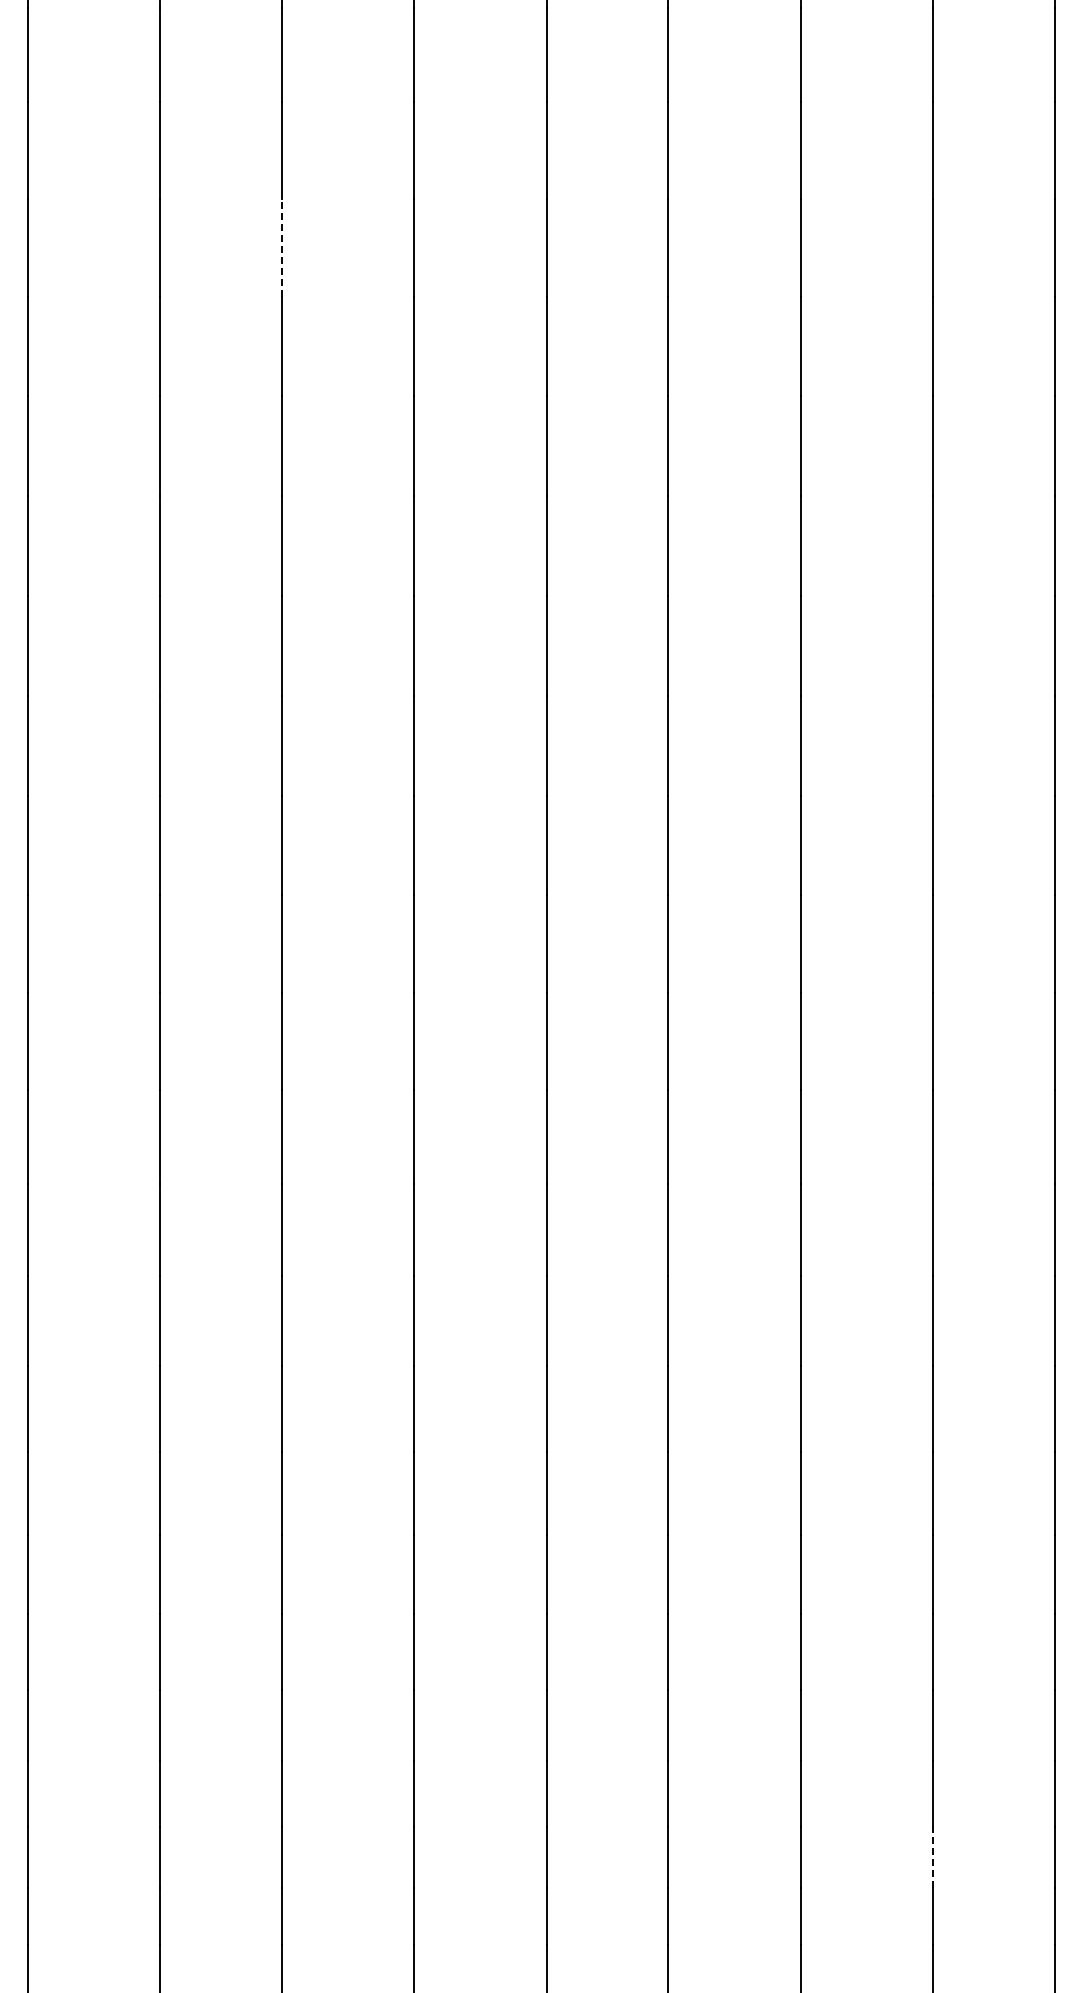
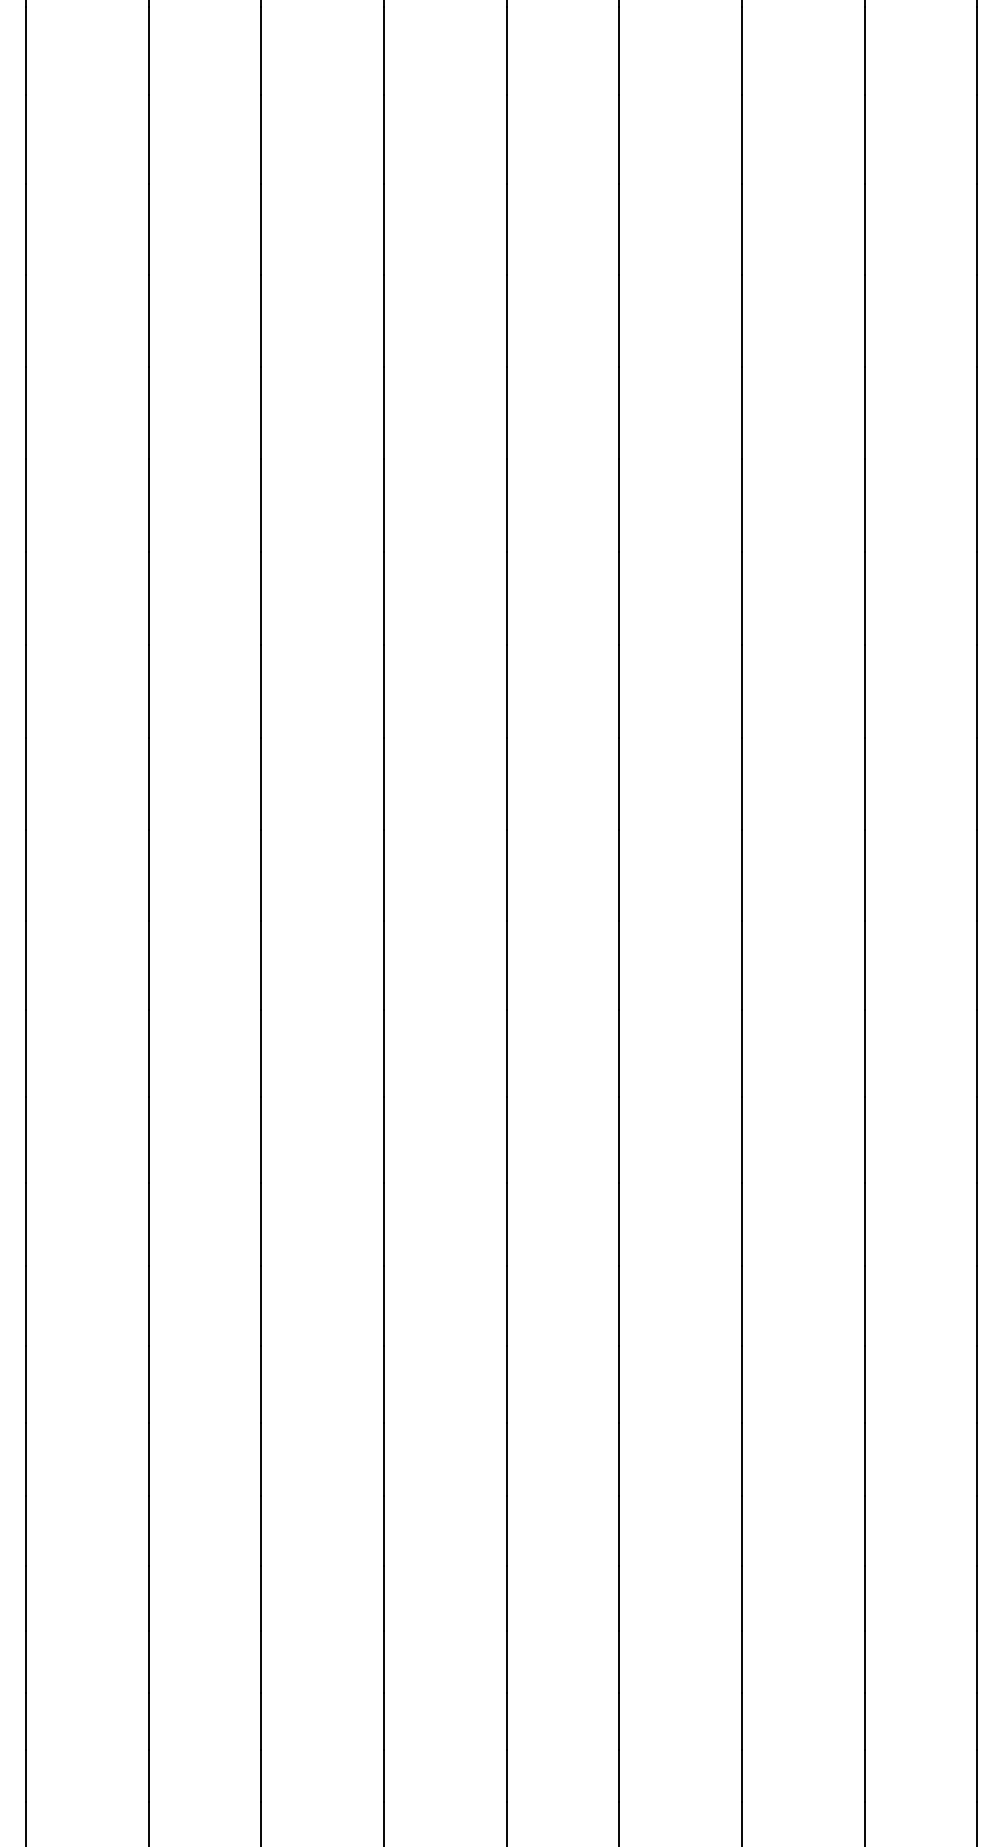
line: (281, 247) -> (260, 229), dashed -> solid
line: (933, 1857) -> (865, 1721), dashed -> solid

